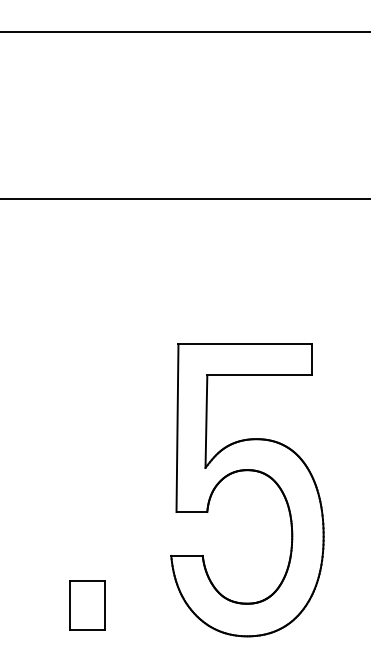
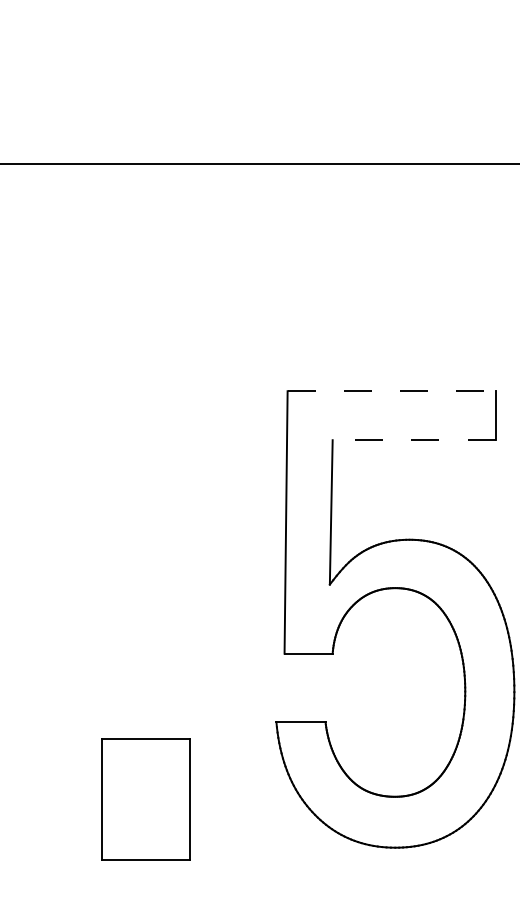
line: (245, 344) -> (392, 391), solid -> dashed
line: (258, 375) -> (412, 440), solid -> dashed
part: (87, 605) -> (145, 799), size x1.6

